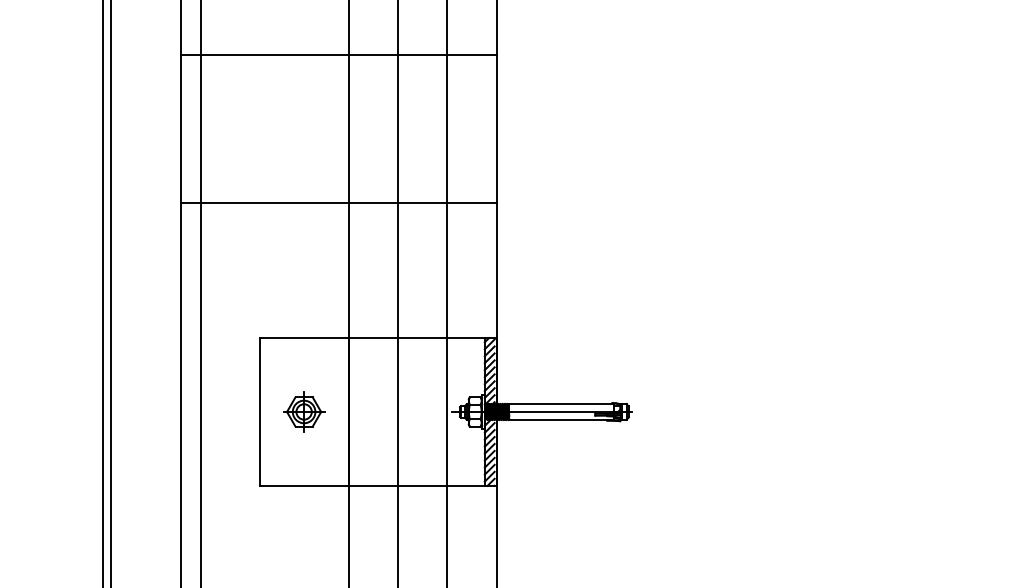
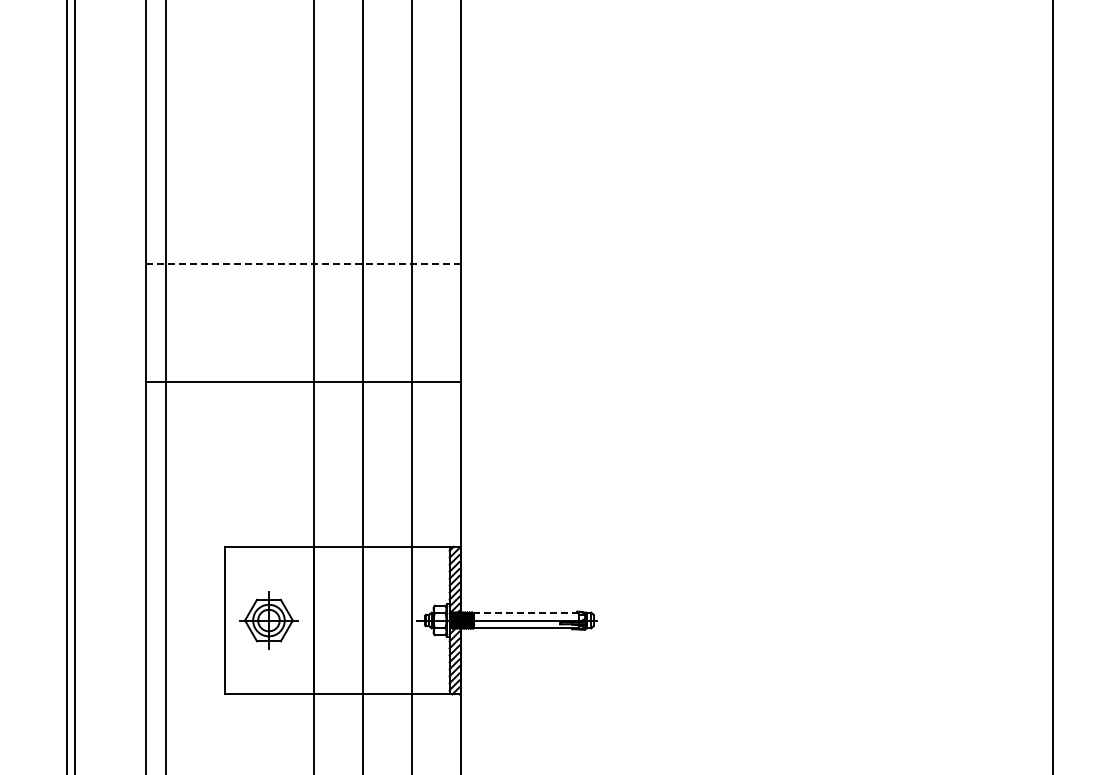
line: (338, 54) -> (303, 263), solid -> dashed
line: (338, 202) -> (303, 382), moved
line: (560, 403) -> (525, 612), solid -> dashed
part: (303, 411) -> (268, 620), size x1.4

